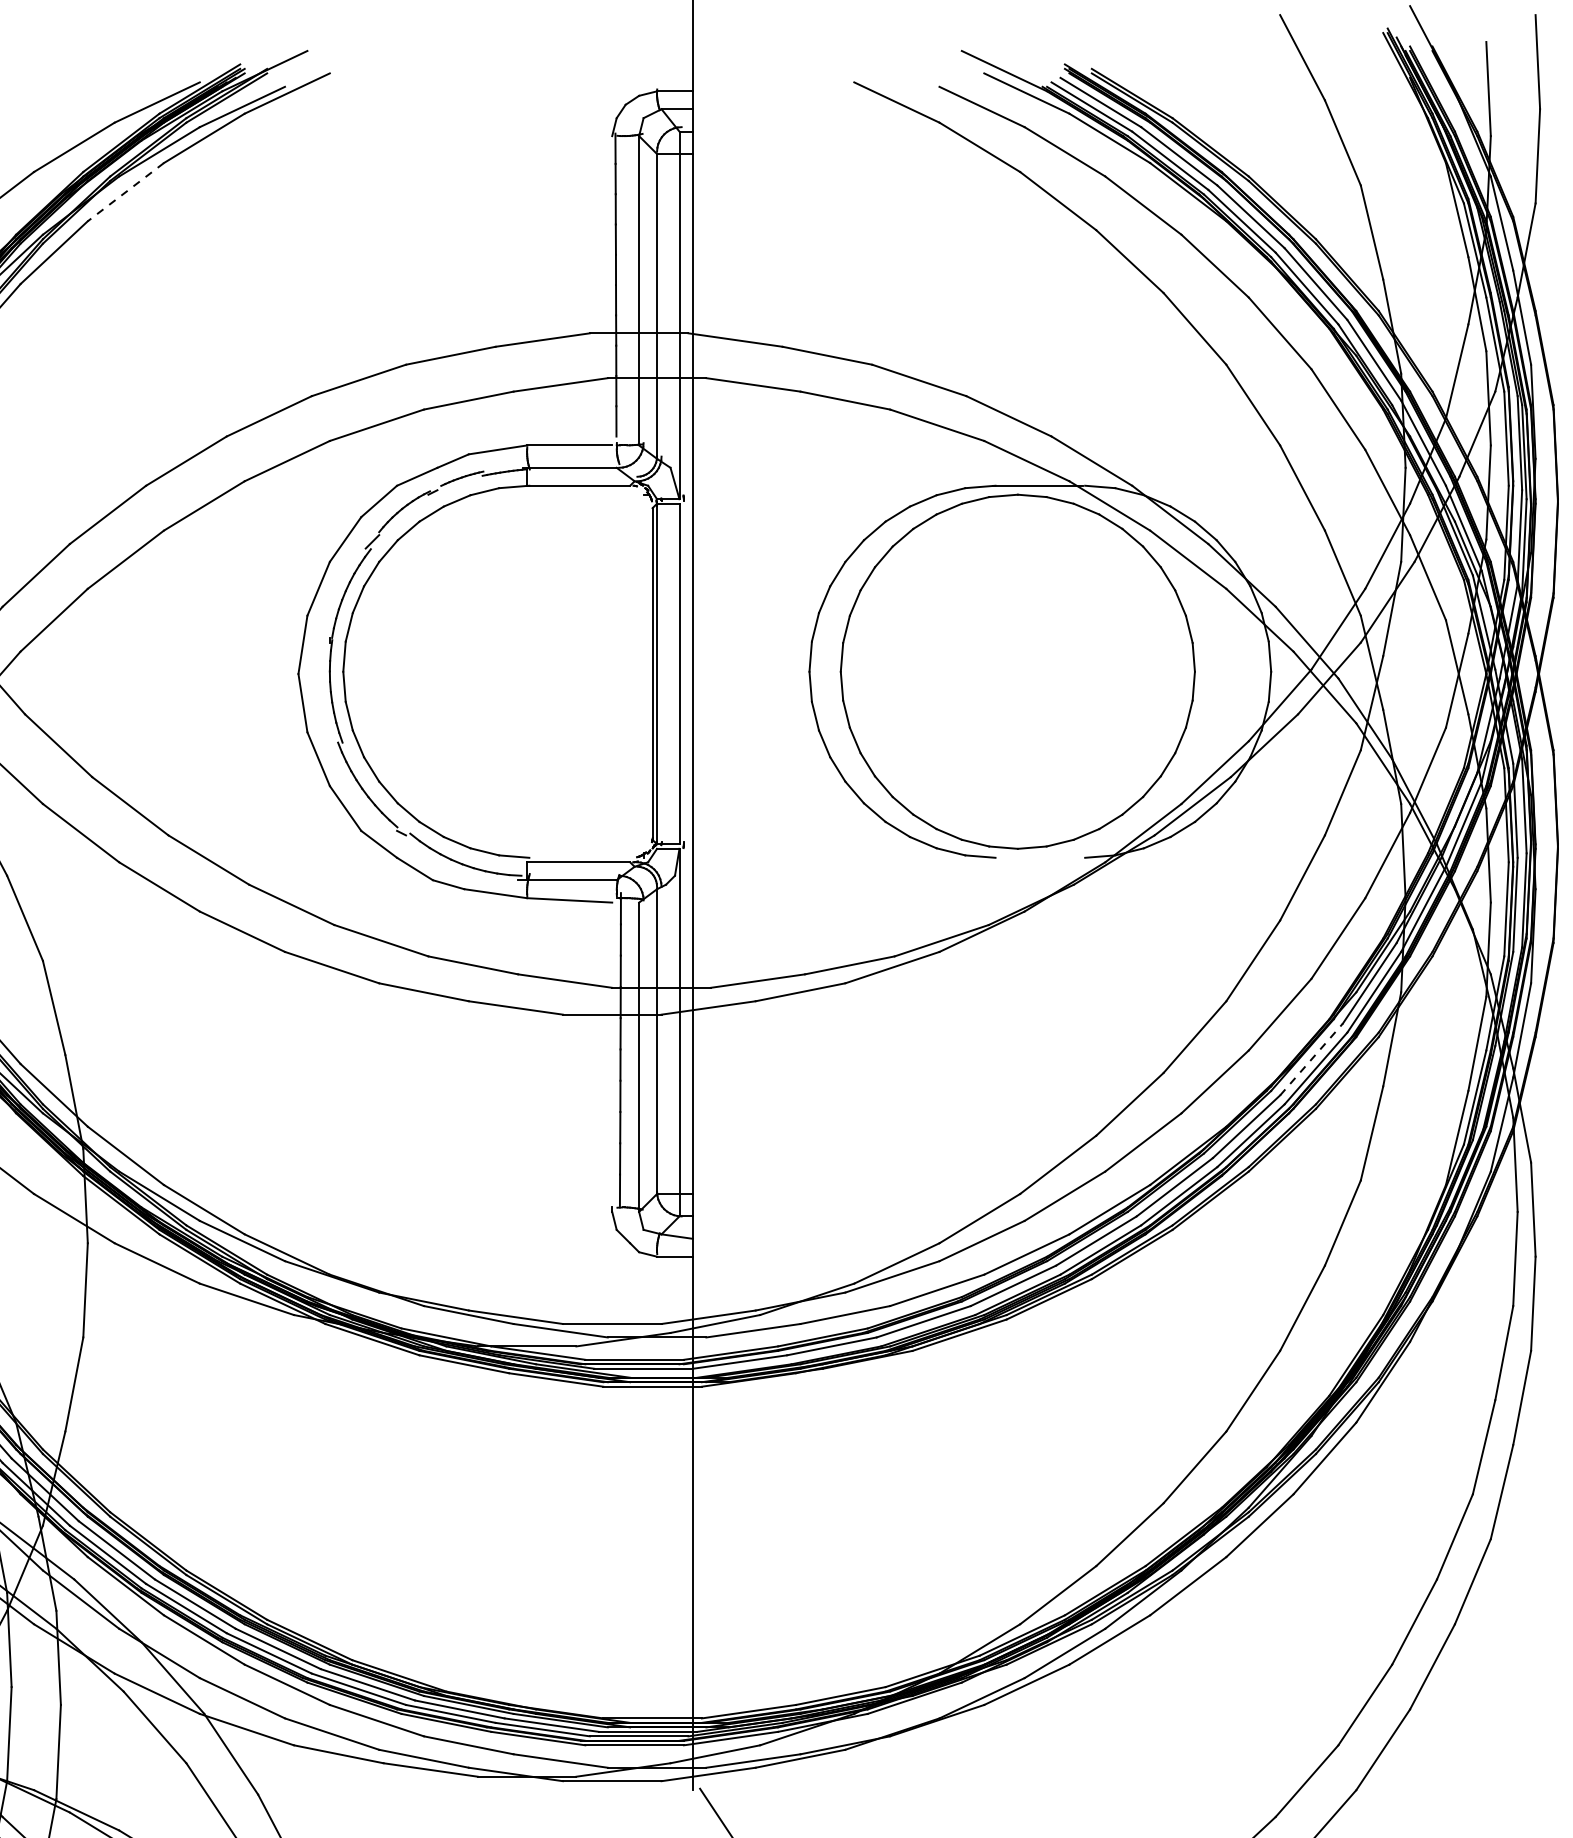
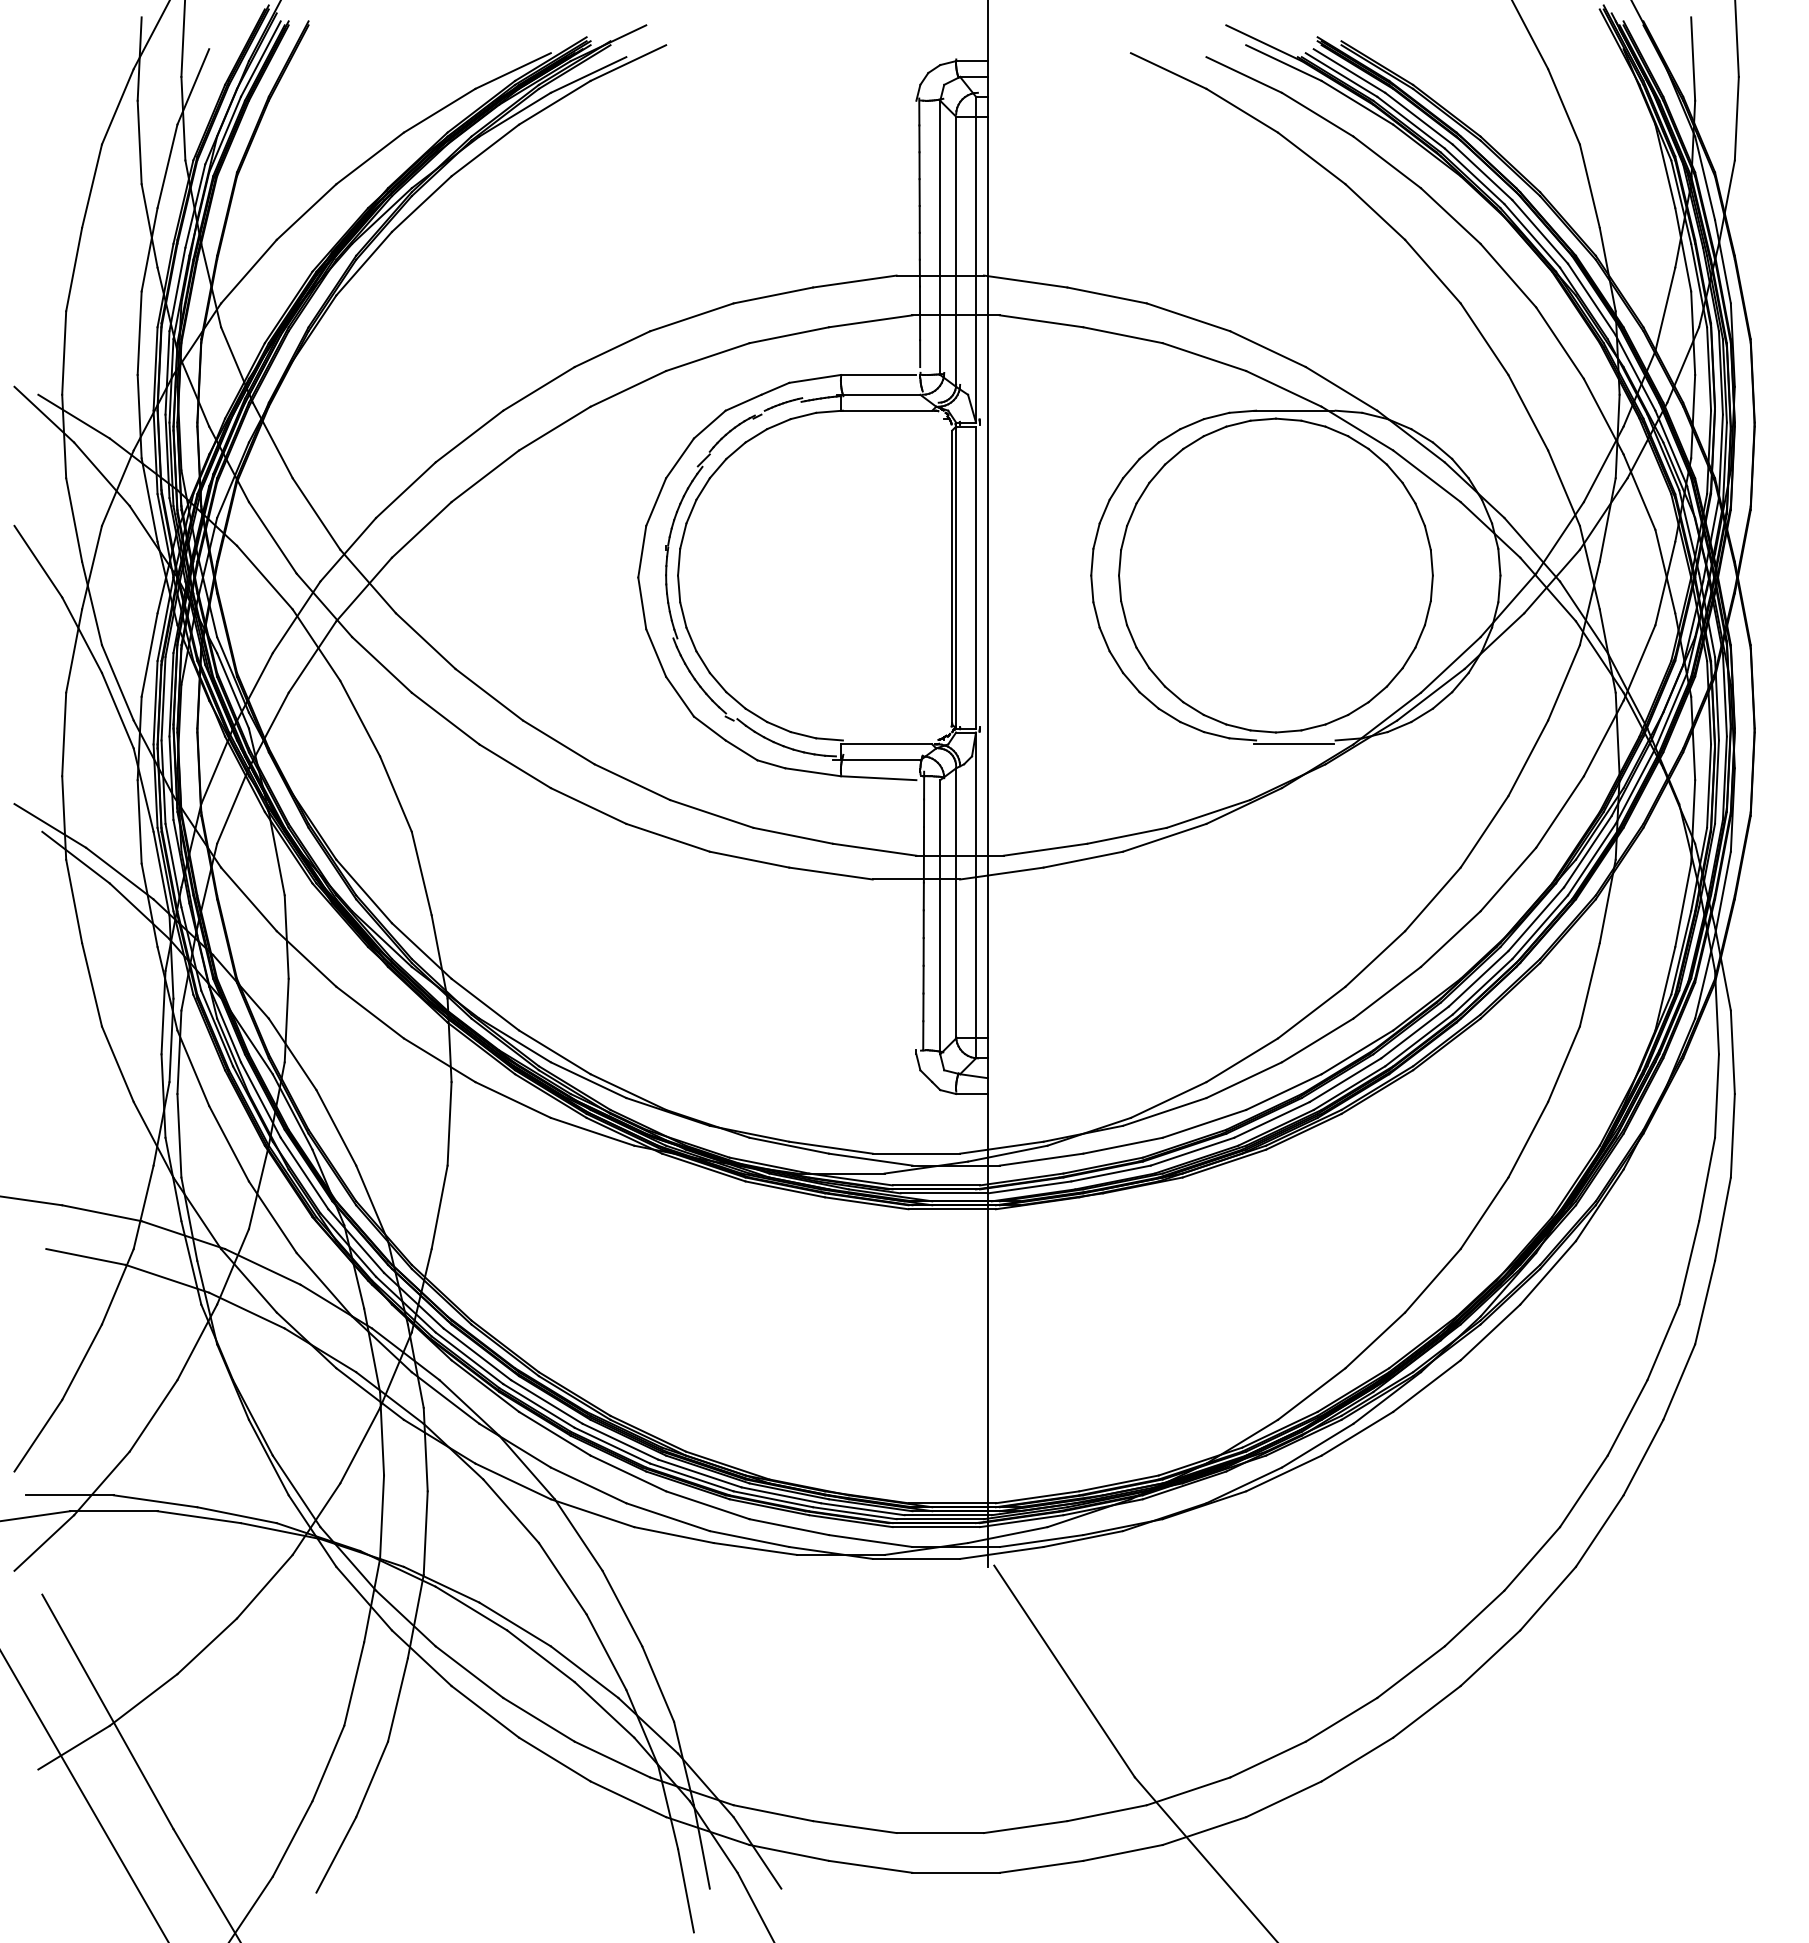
line: (124, 192) -> (484, 150), dashed -> solid
line: (1037, 862) -> (1293, 744), added
line: (1311, 1058) -> (1536, 918), dashed -> solid

